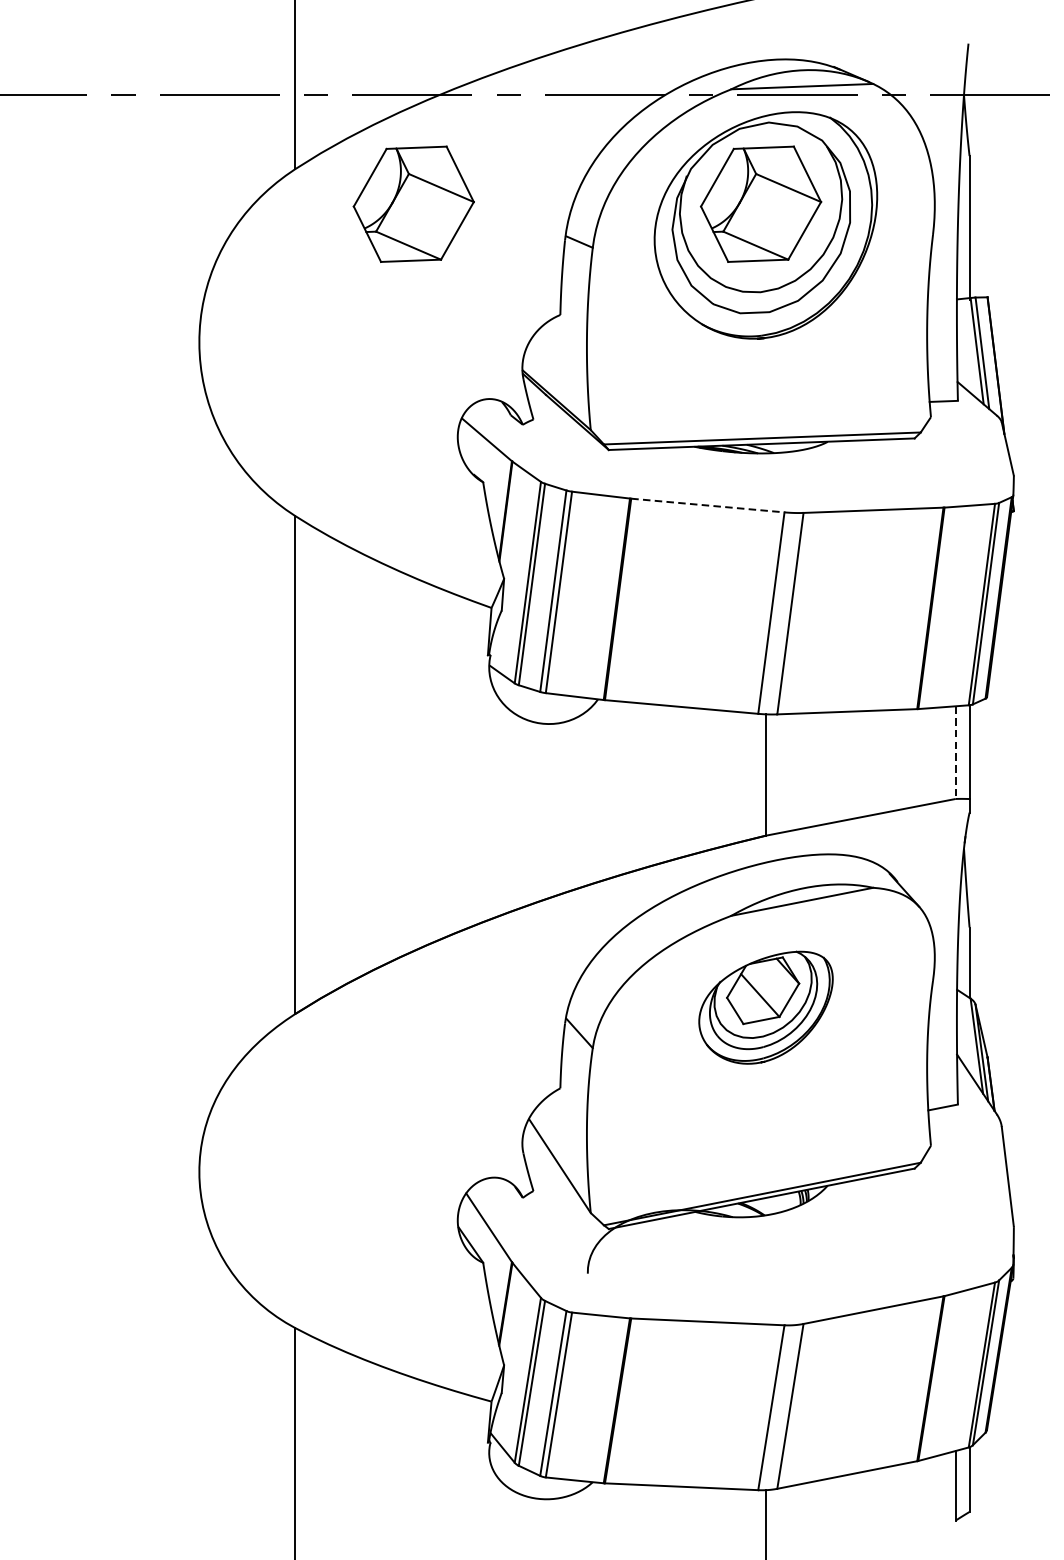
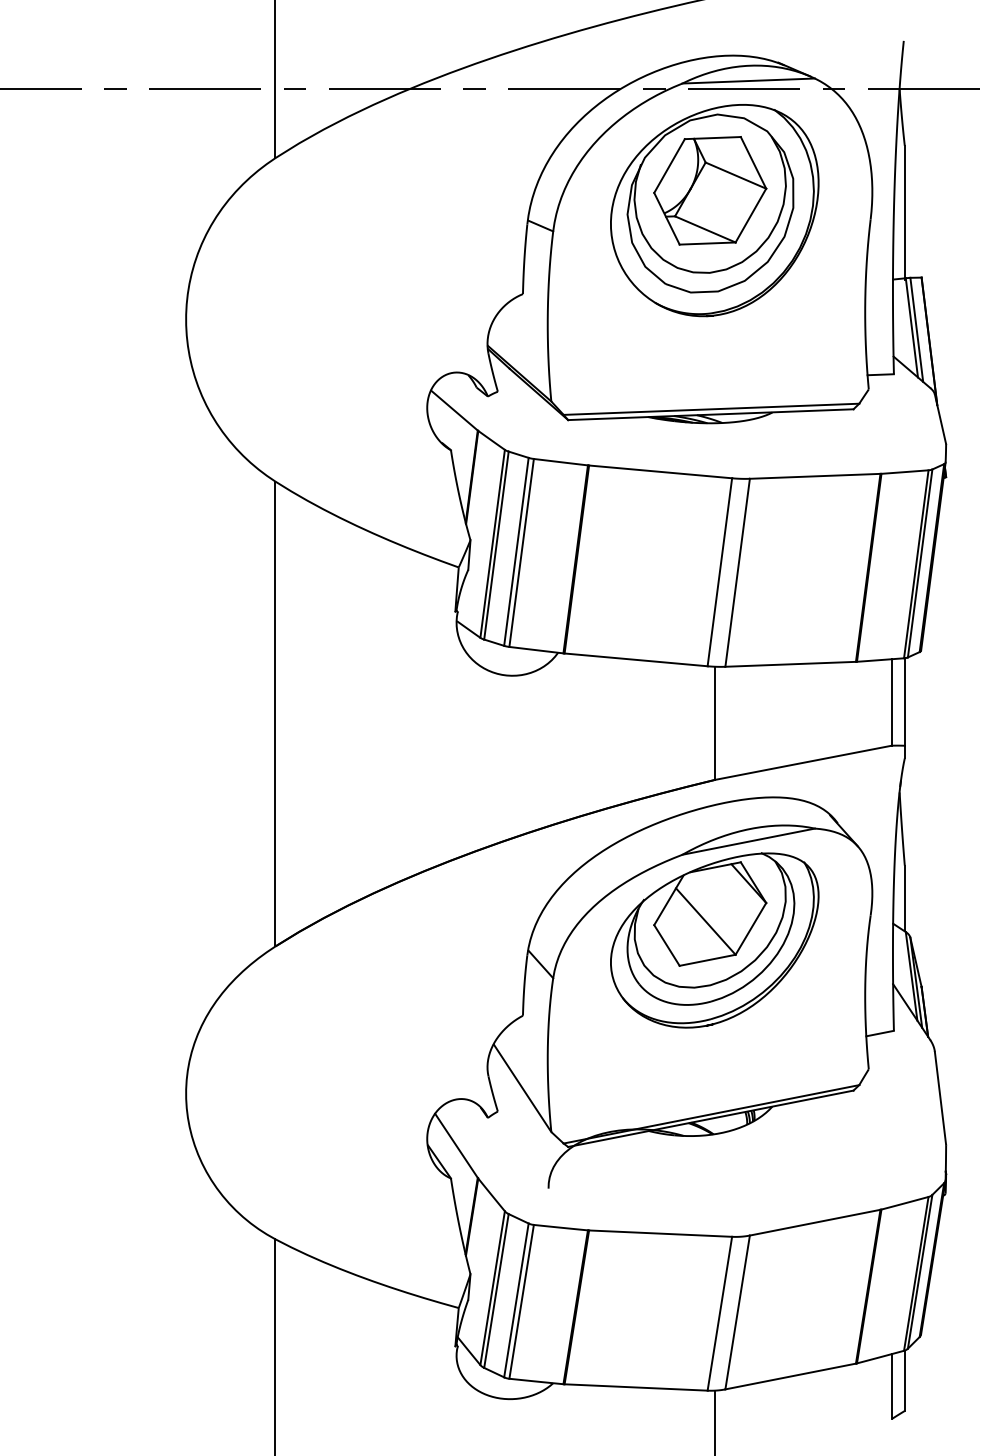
part: (414, 203) -> (386, 190), removed
line: (707, 505) -> (660, 471), dashed -> solid
line: (955, 752) -> (891, 702), dashed -> solid
part: (765, 1007) -> (714, 940), size x1.67

